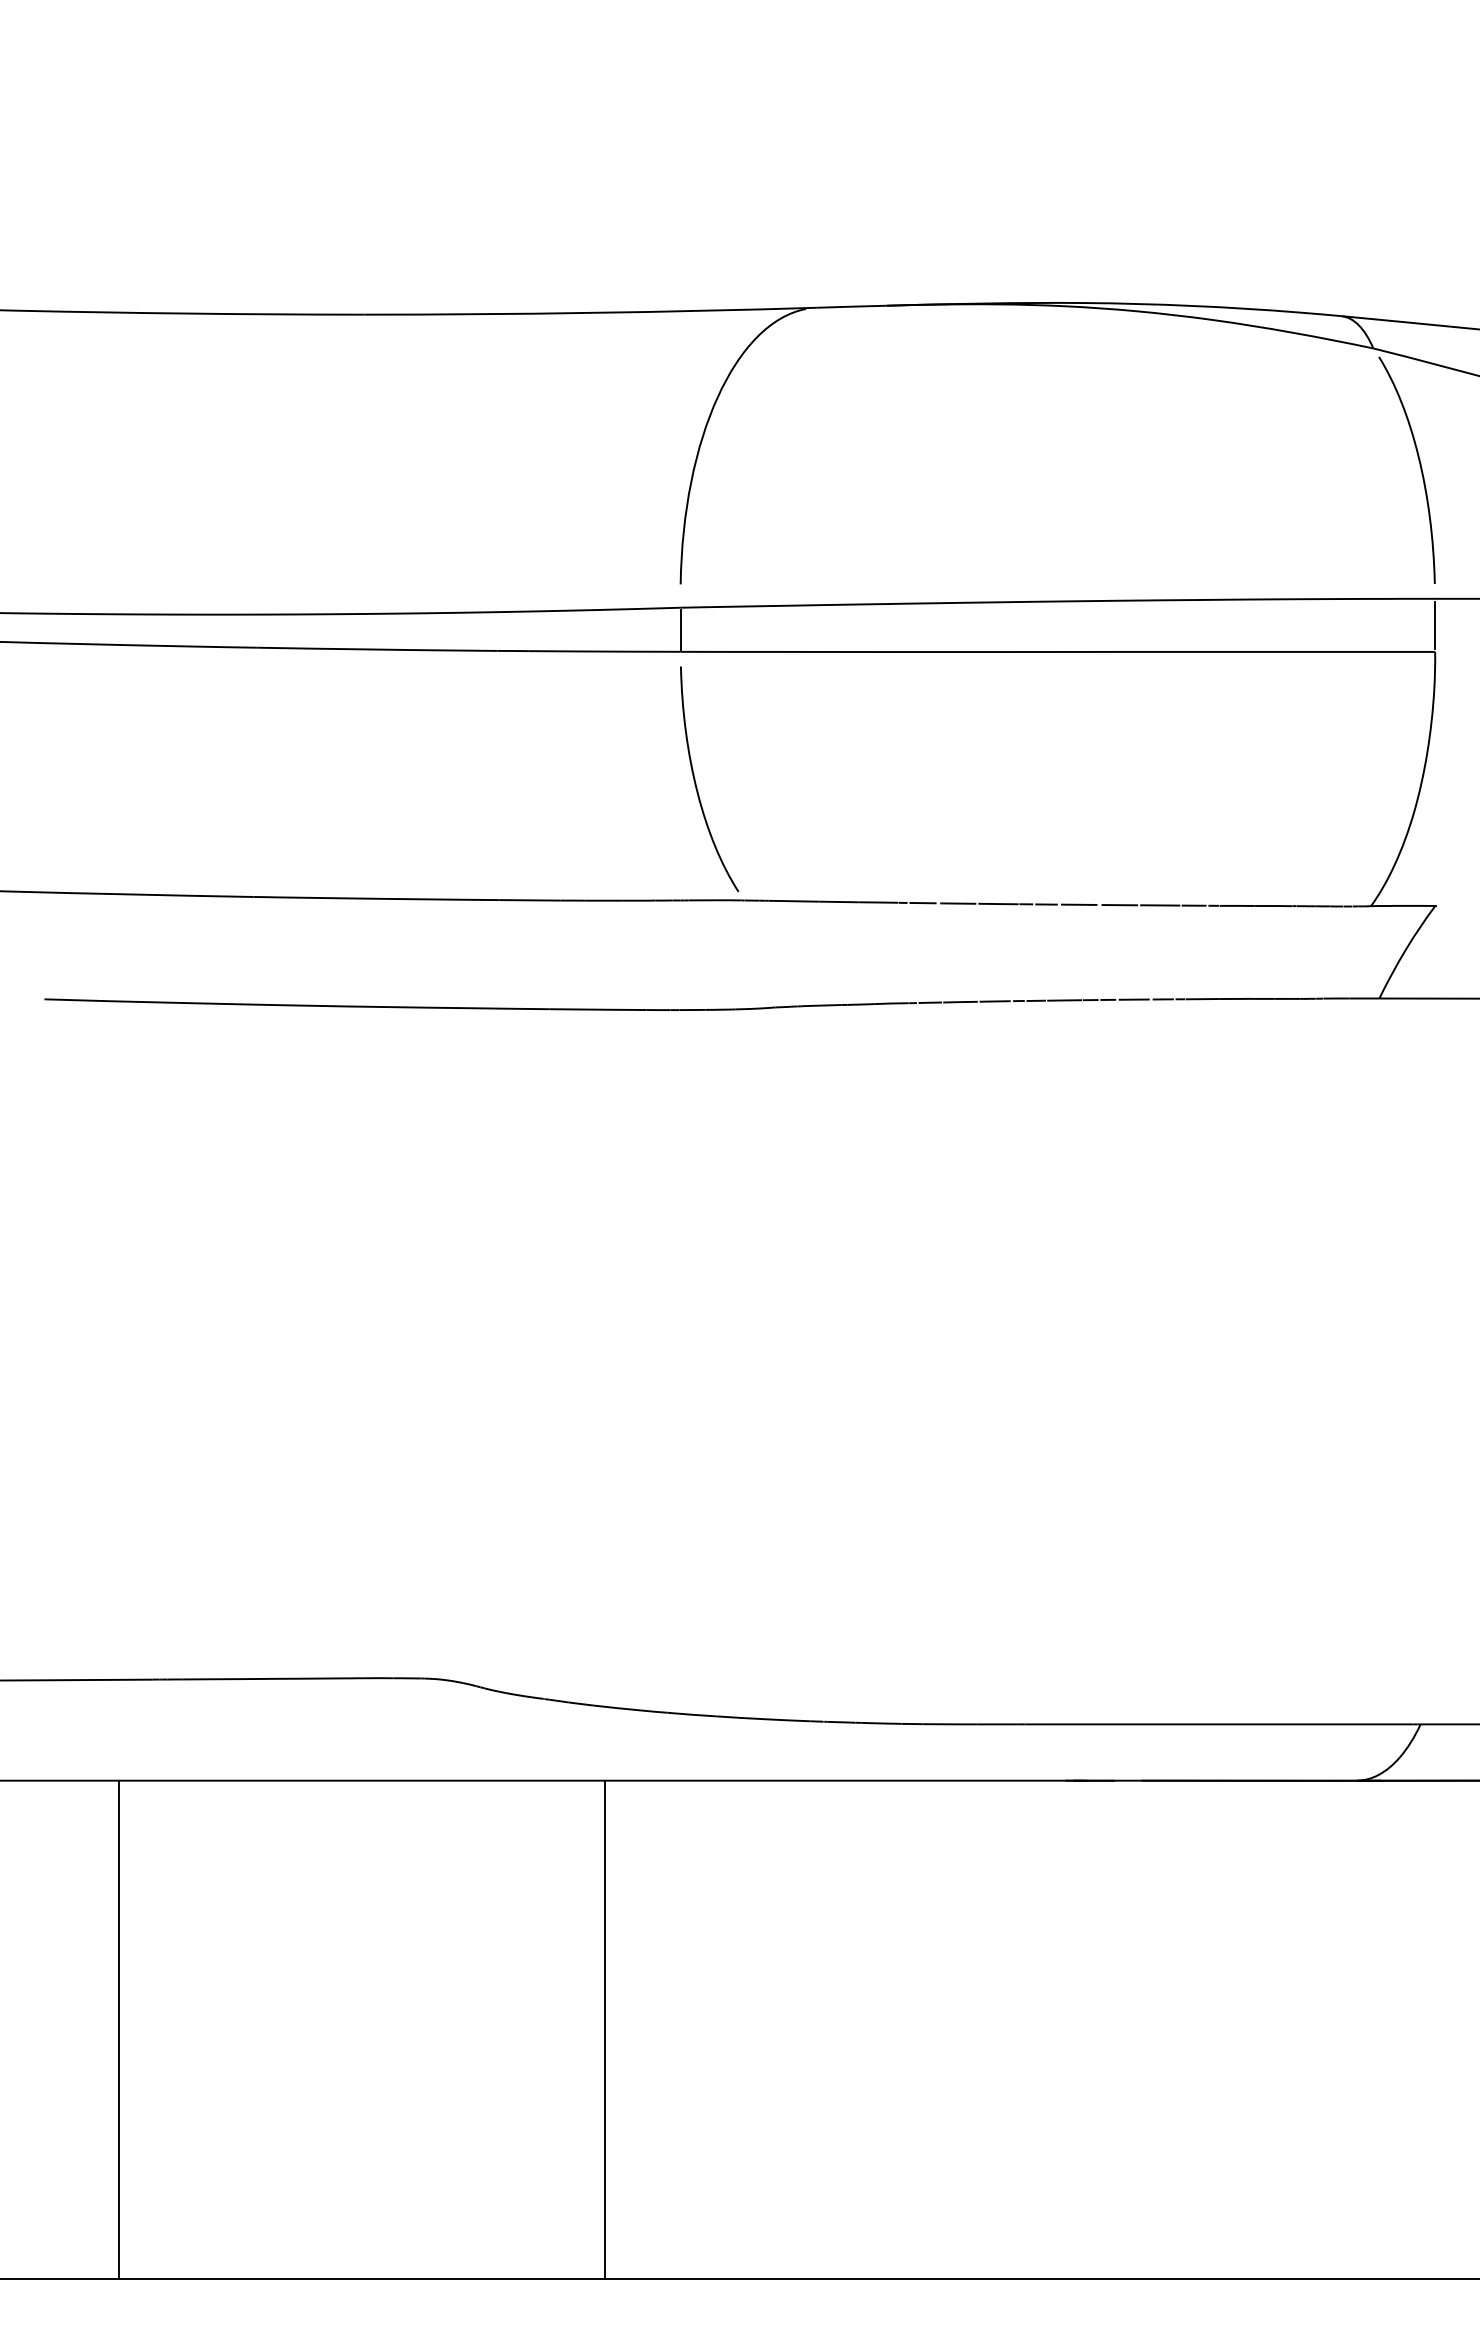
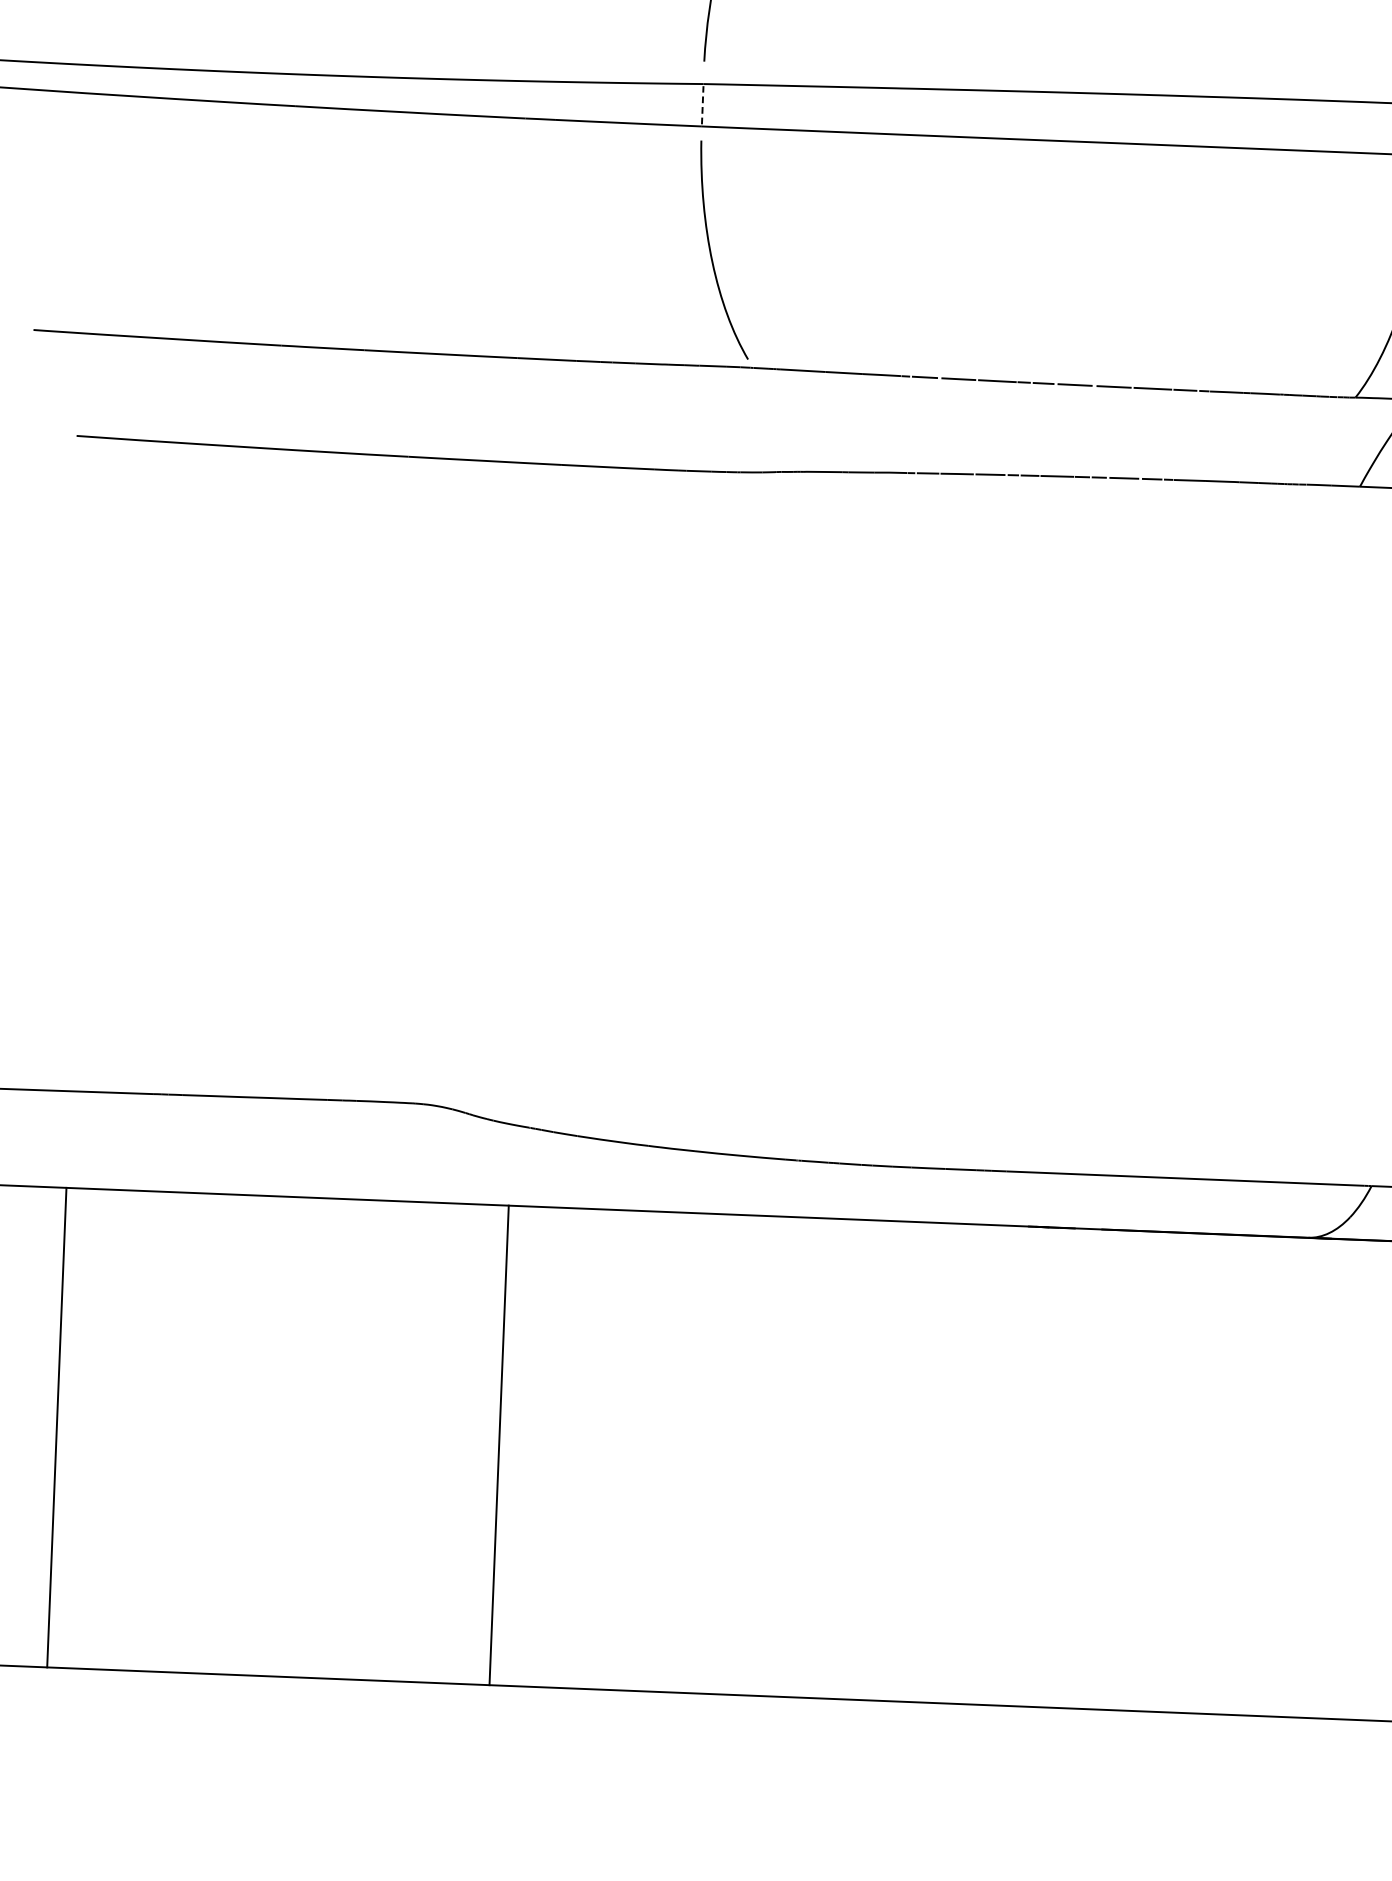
line: (680, 629) -> (702, 104), solid -> dashed
line: (119, 2029) -> (57, 1427), moved
line: (605, 2029) -> (499, 1444), moved

